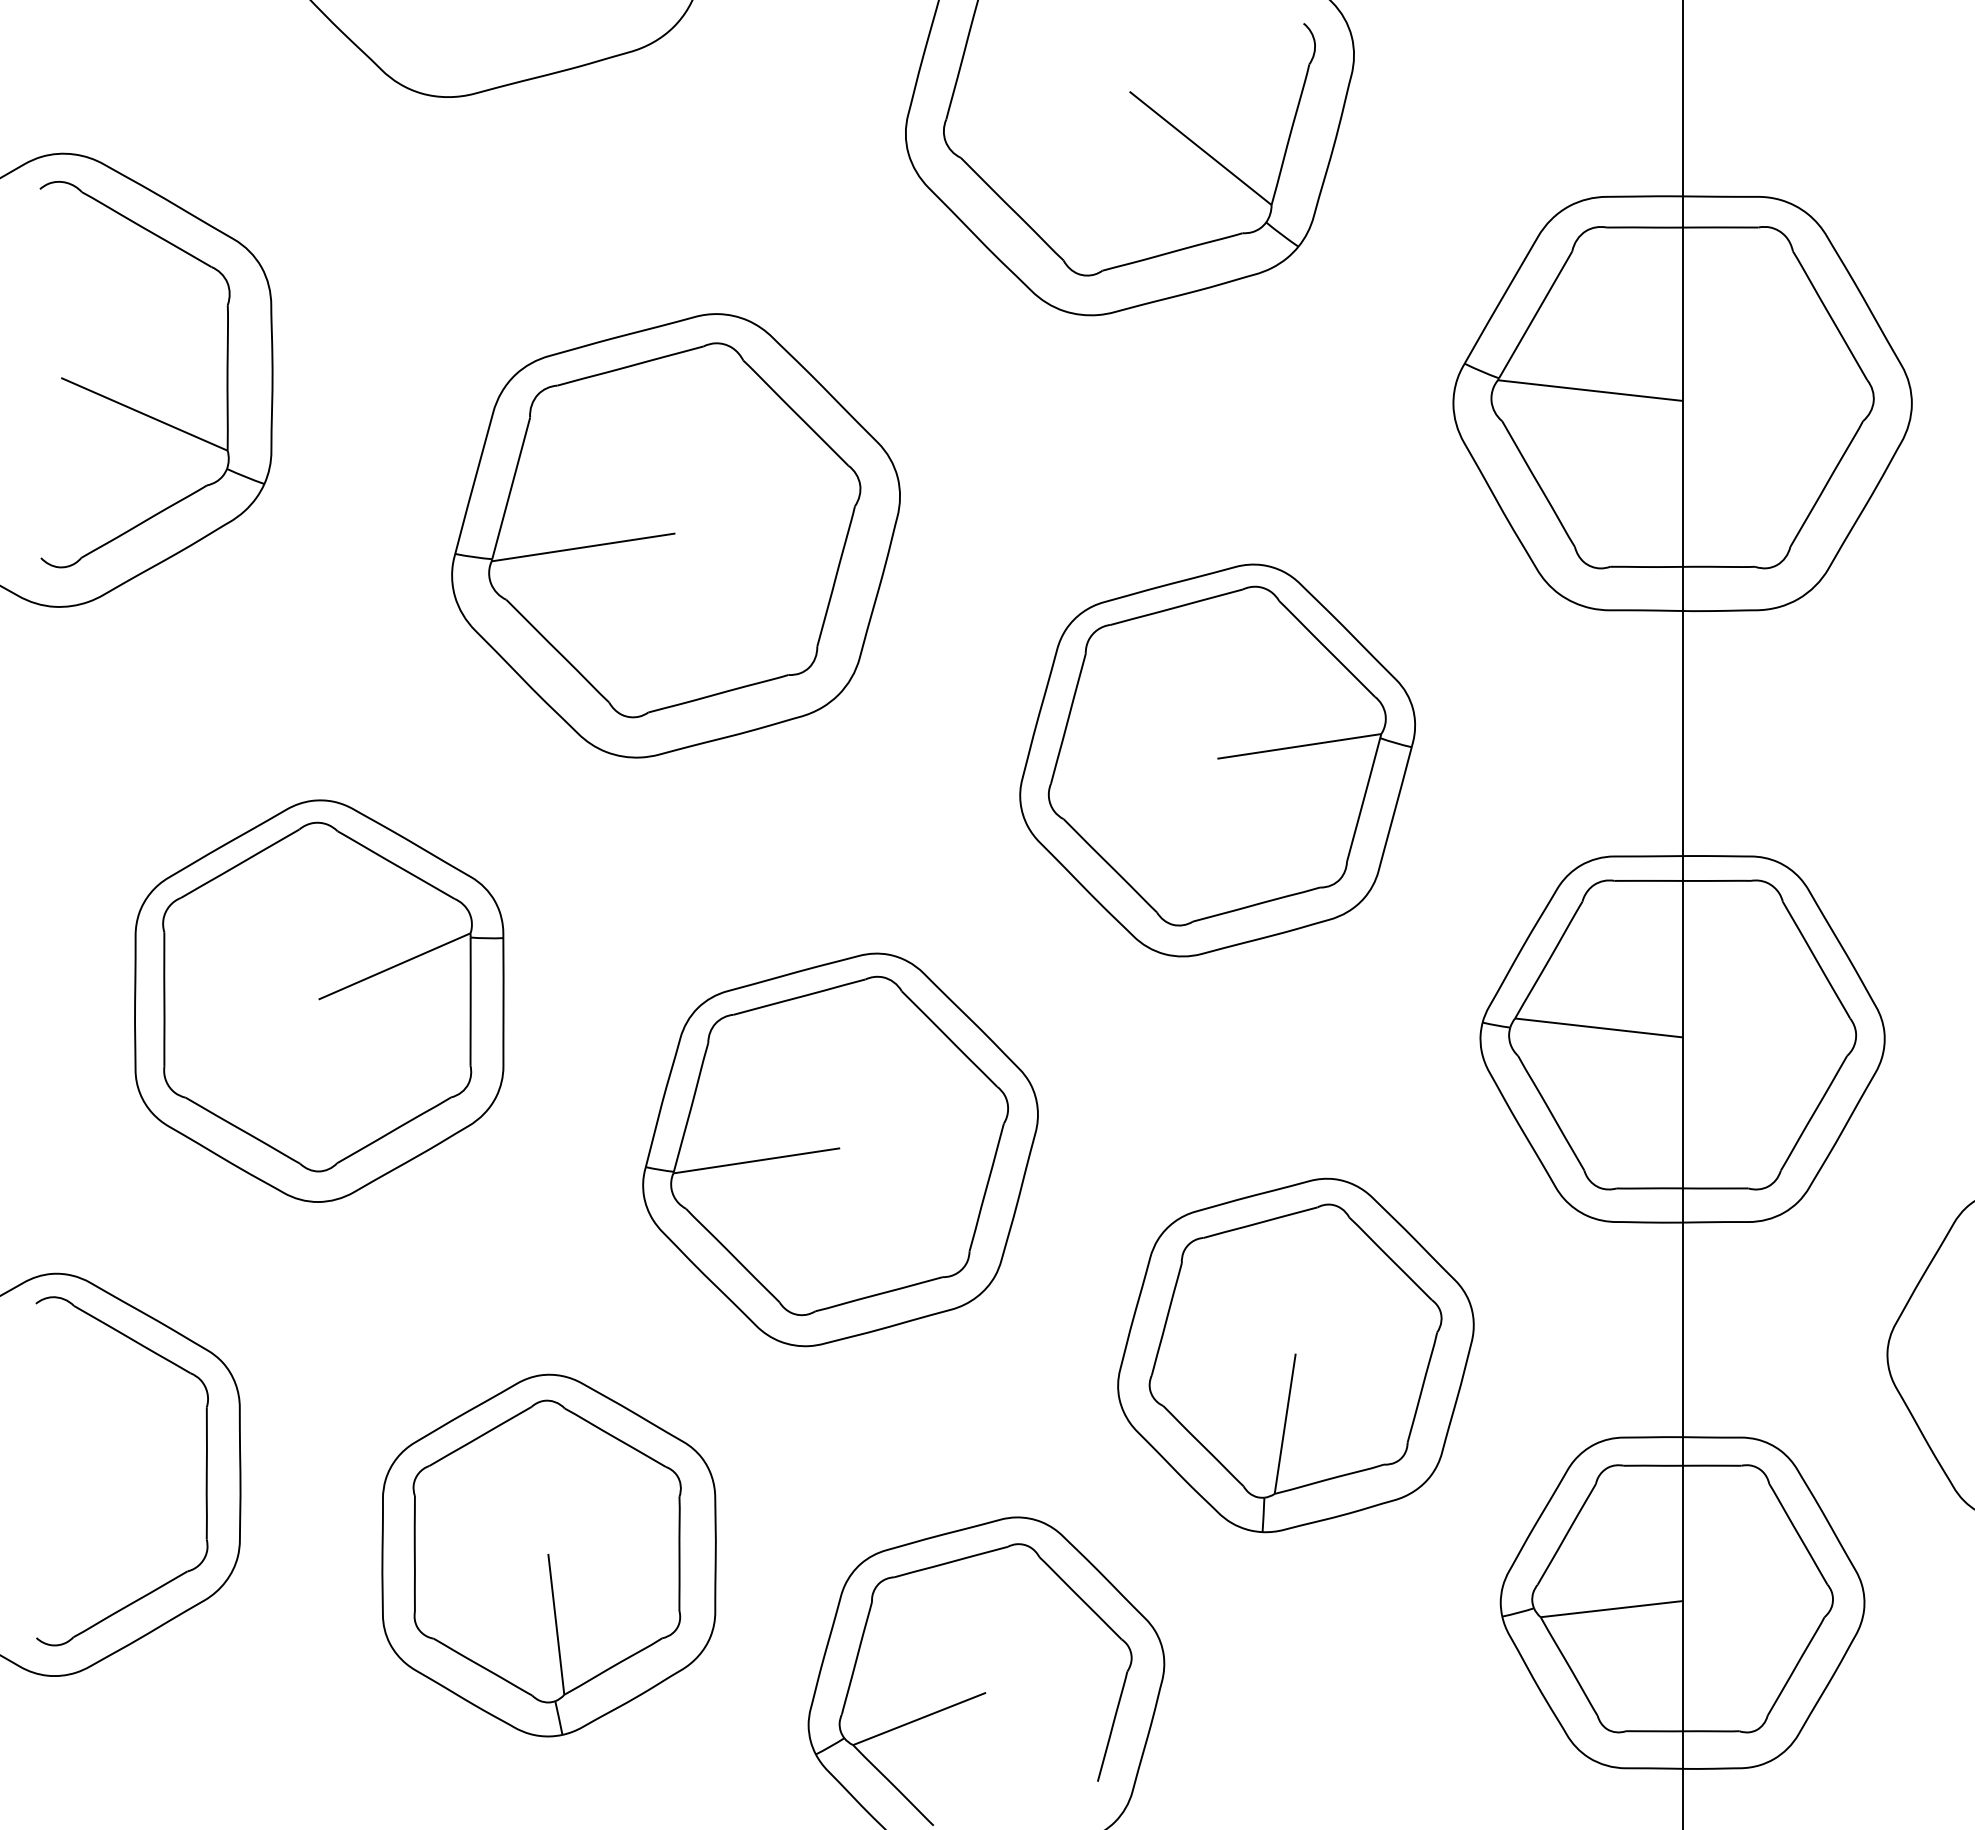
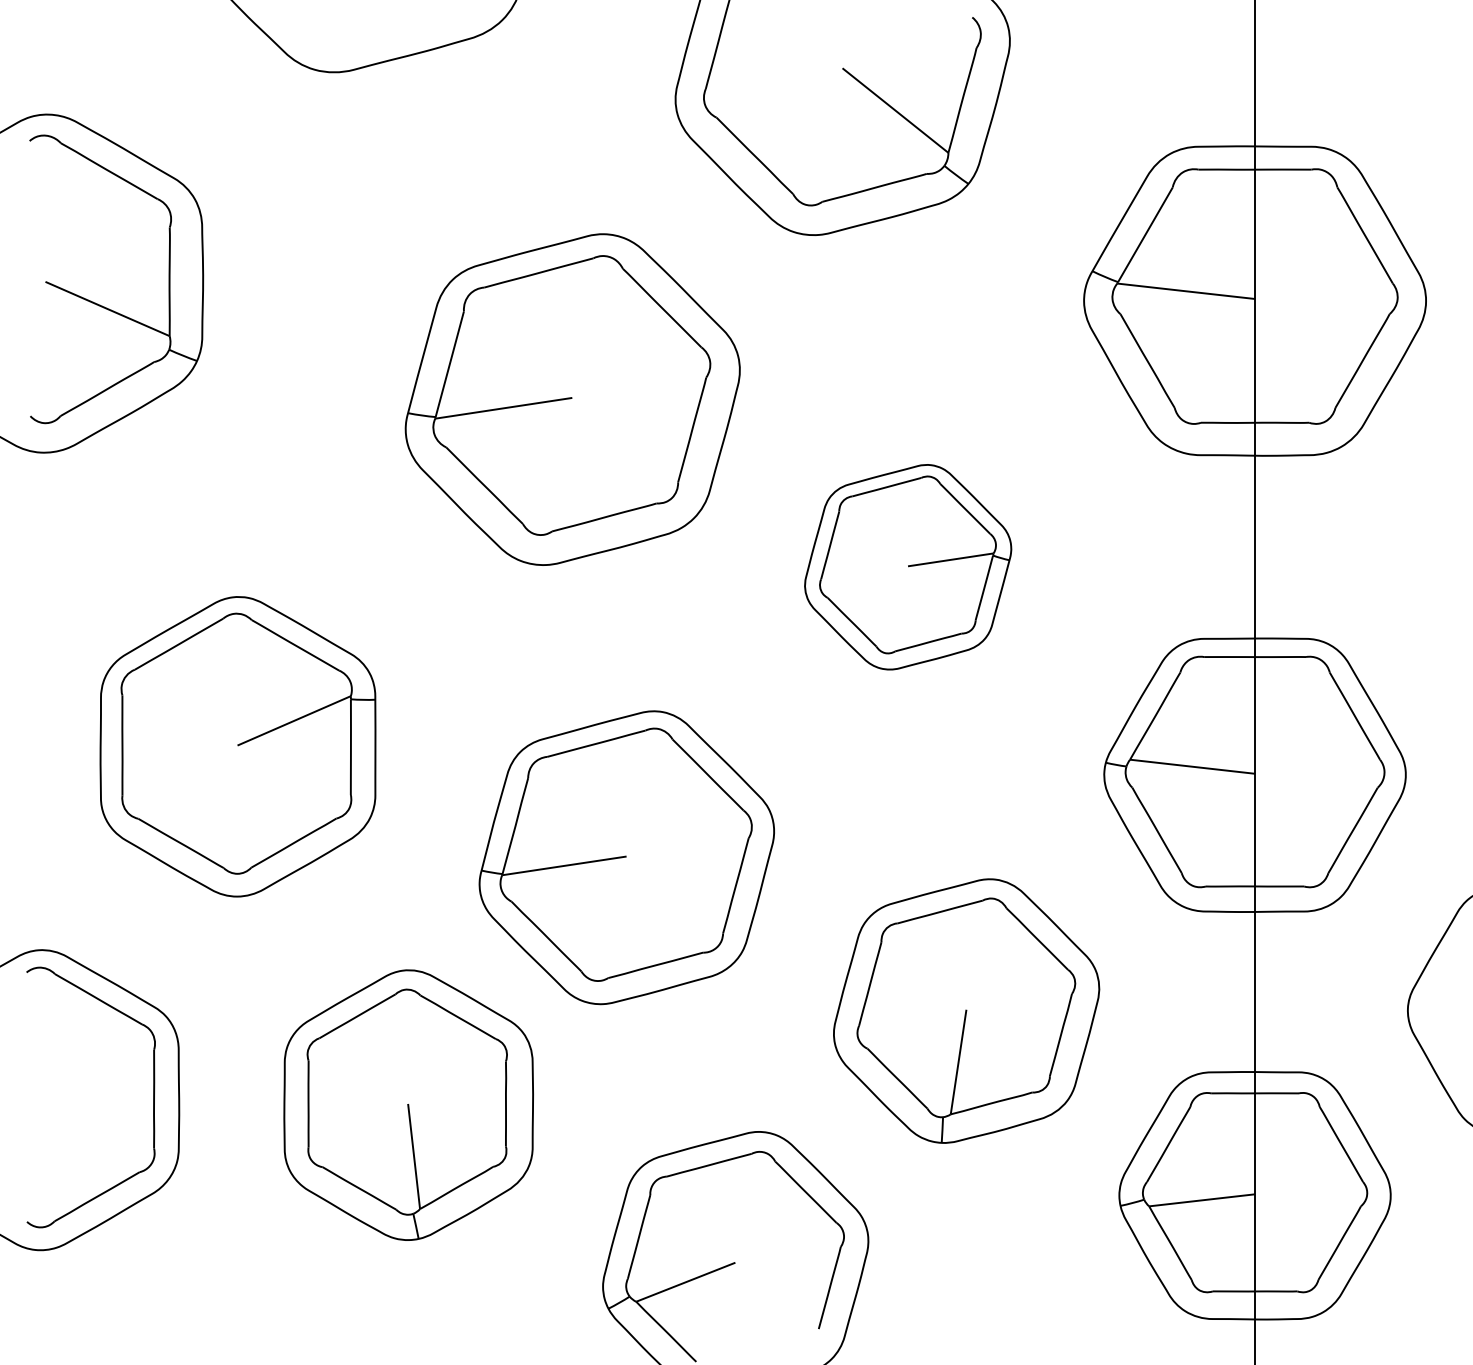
part: (675, 535) -> (572, 399), moved
part: (1217, 760) -> (908, 567), size x0.7
part: (548, 1555) -> (408, 1105), moved

